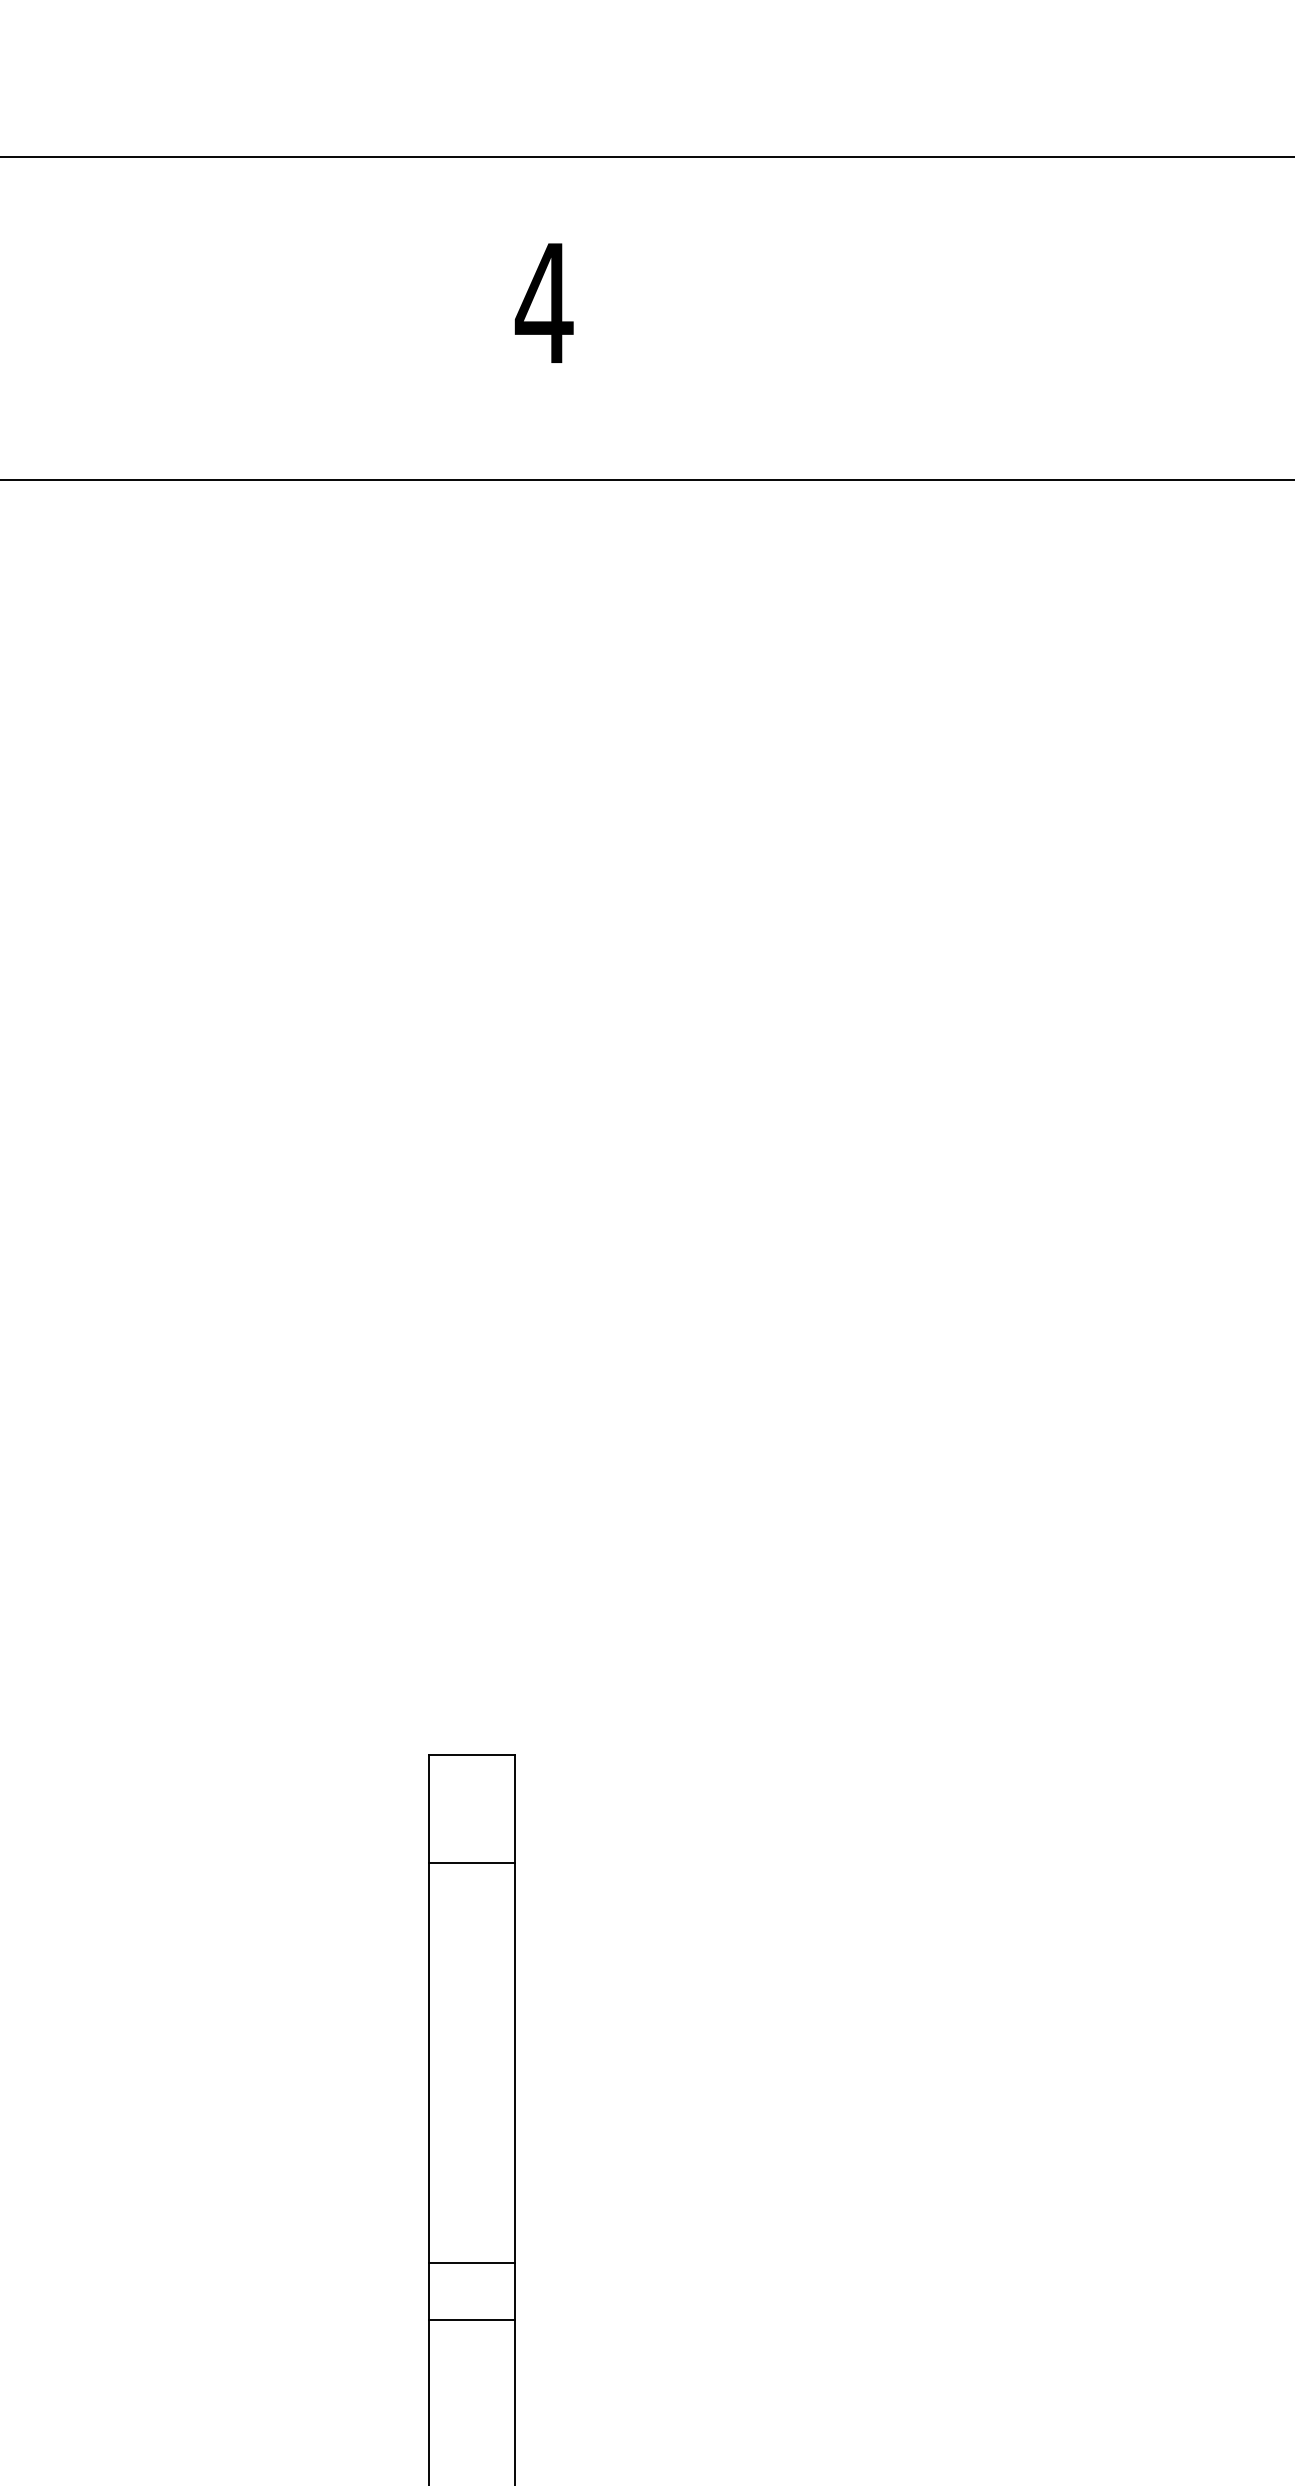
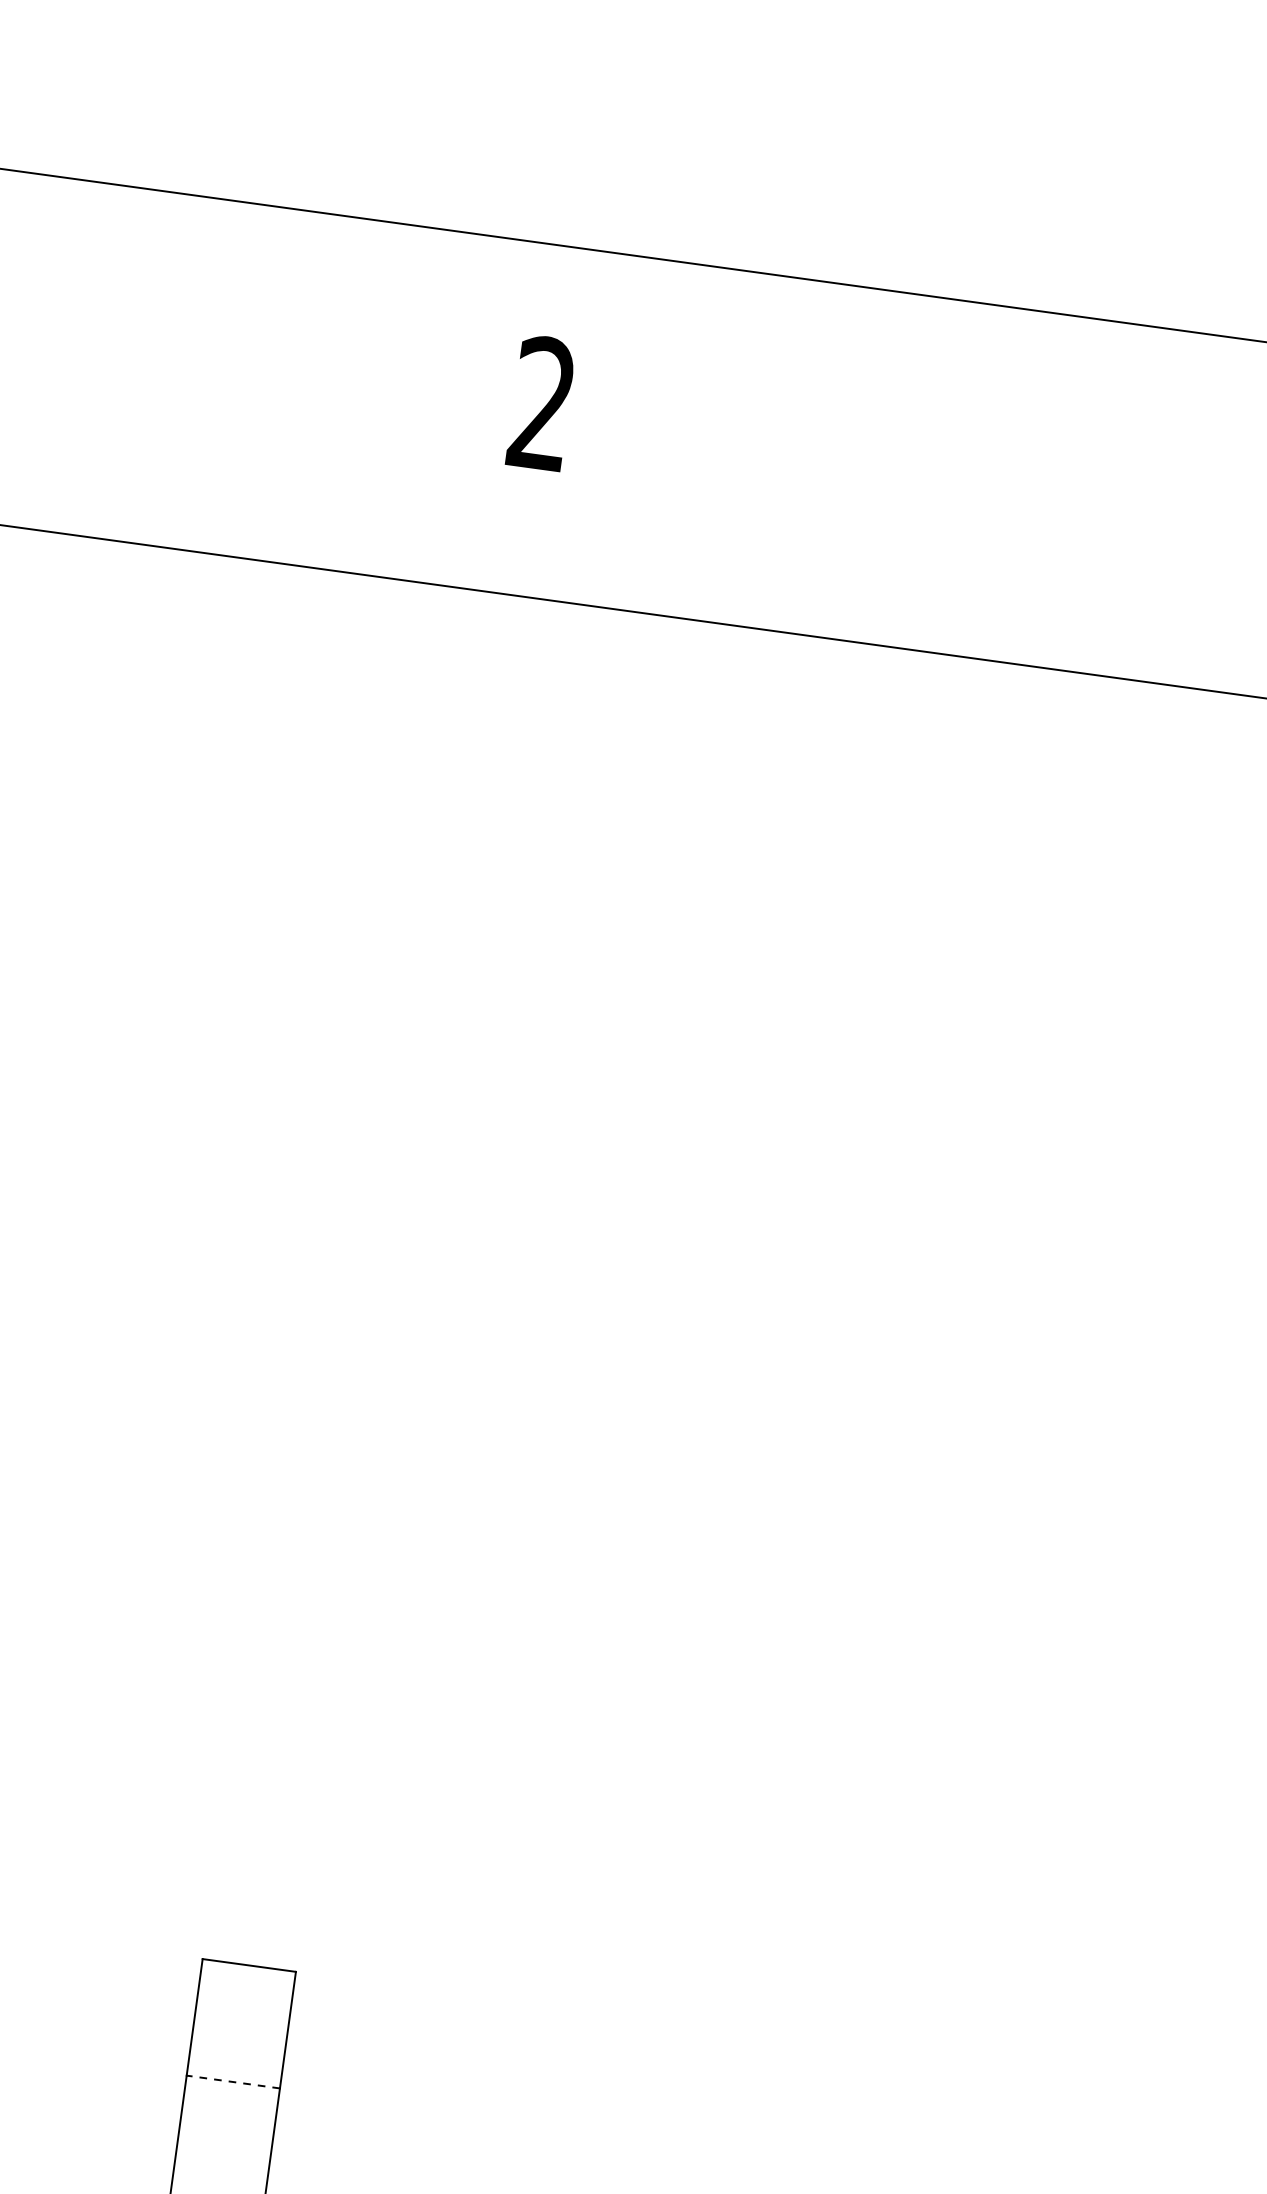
text: (543, 301) -> (541, 401), 4 -> 2
line: (471, 1863) -> (232, 2082), solid -> dashed

